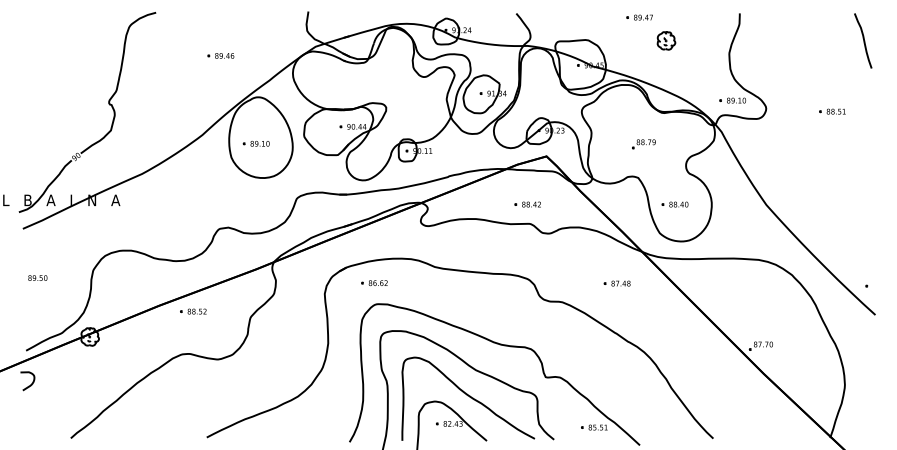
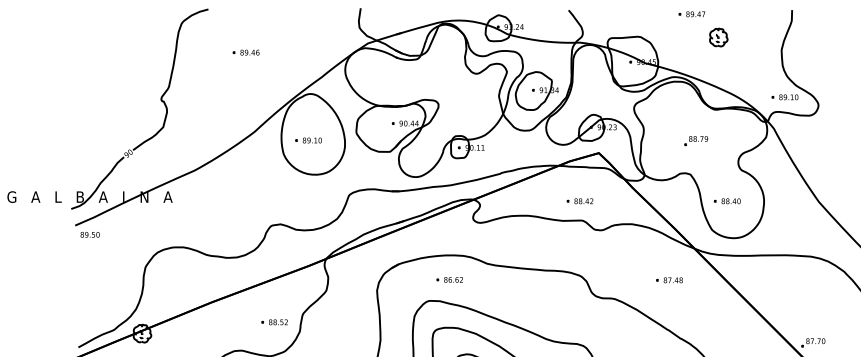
part: (220, 55) -> (245, 52), moved
text: (37, 277) -> (89, 234), moved
part: (374, 282) -> (449, 279), moved
part: (193, 311) -> (274, 322), moved

